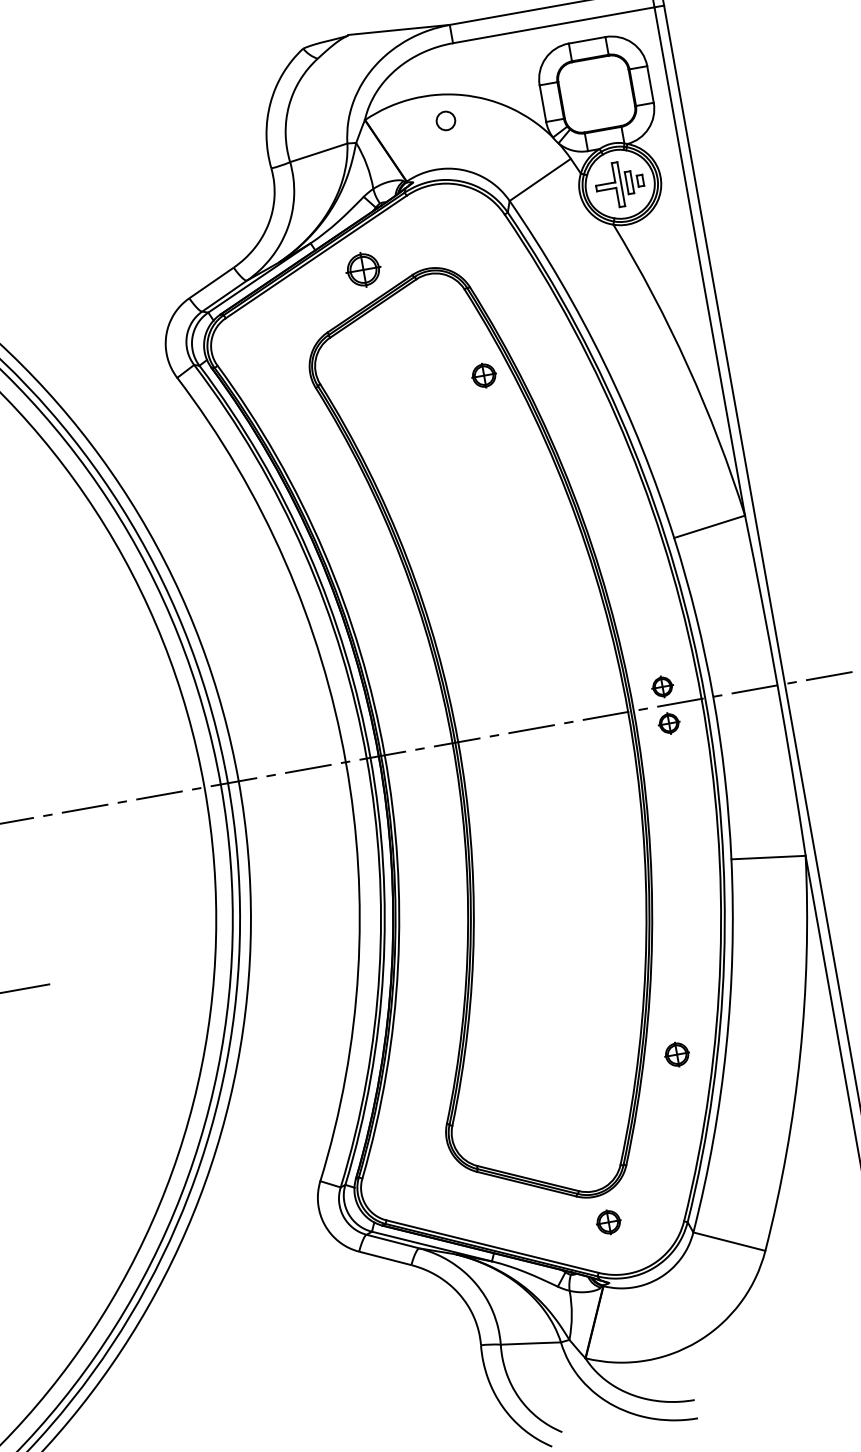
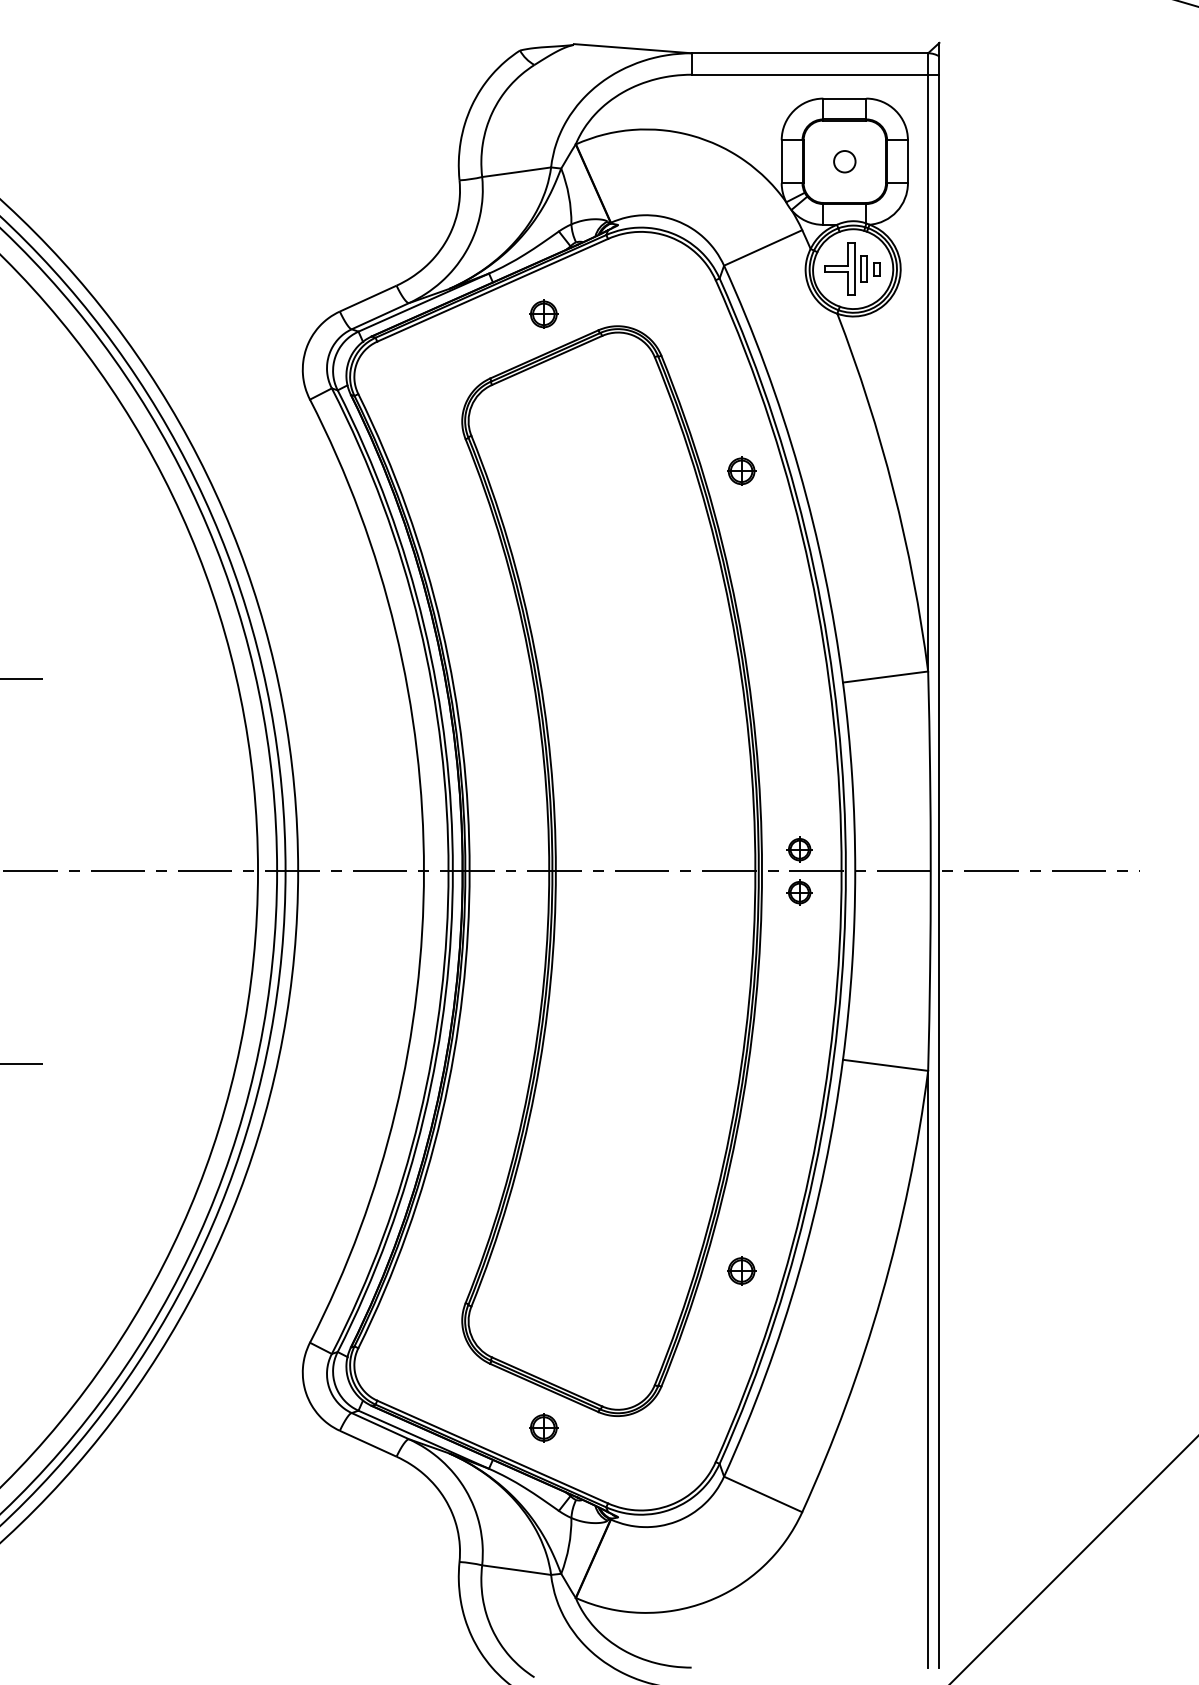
circle: (445, 120) -> (844, 161), moved
part: (363, 269) -> (543, 313), size x0.71
part: (483, 374) -> (741, 470), moved
part: (608, 1221) -> (543, 1427), moved

